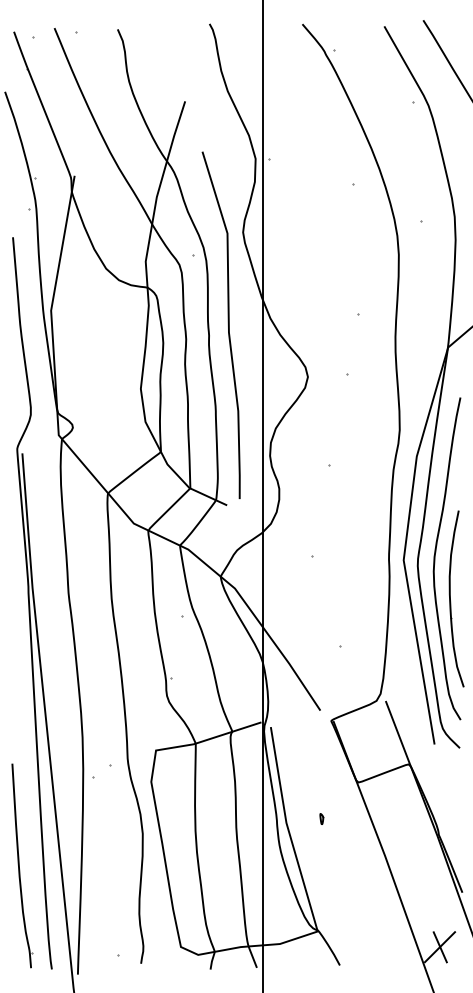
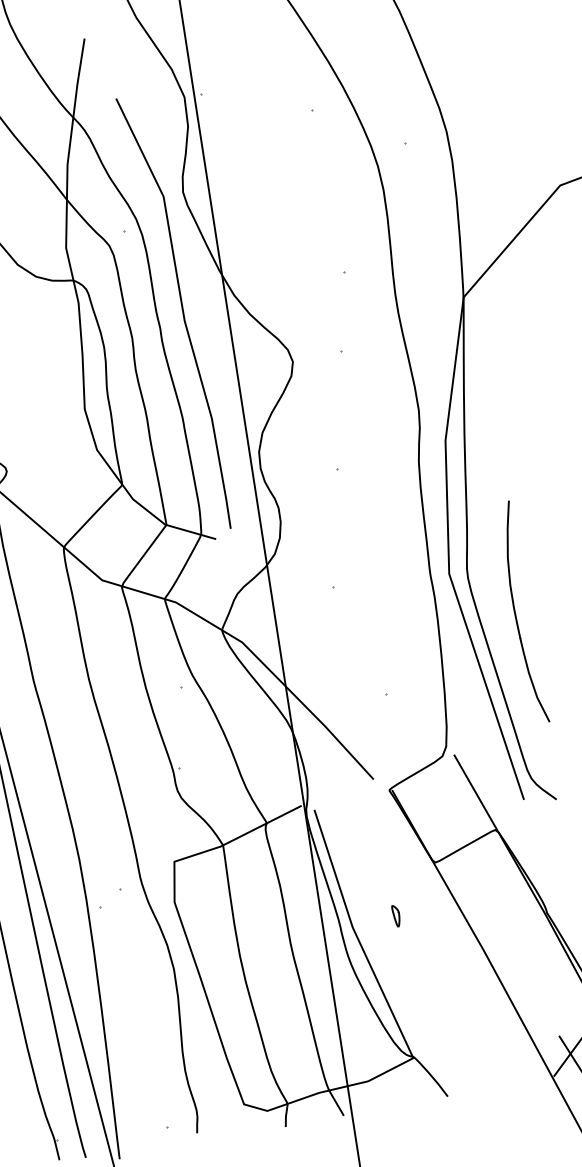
curve: (435, 558) -> (488, 565), removed
part: (321, 818) -> (396, 915), size x1.6

